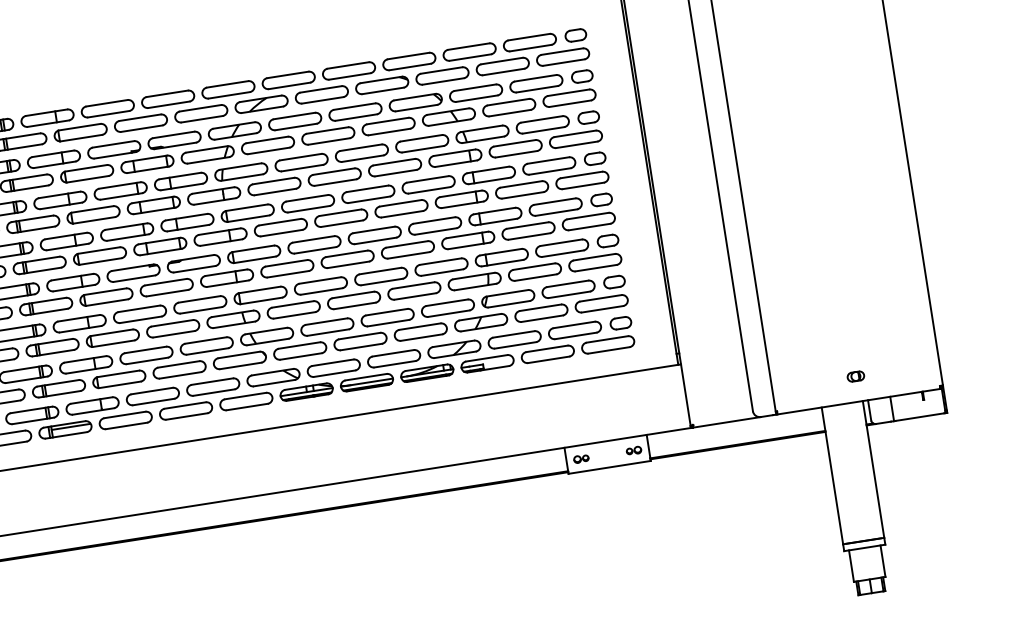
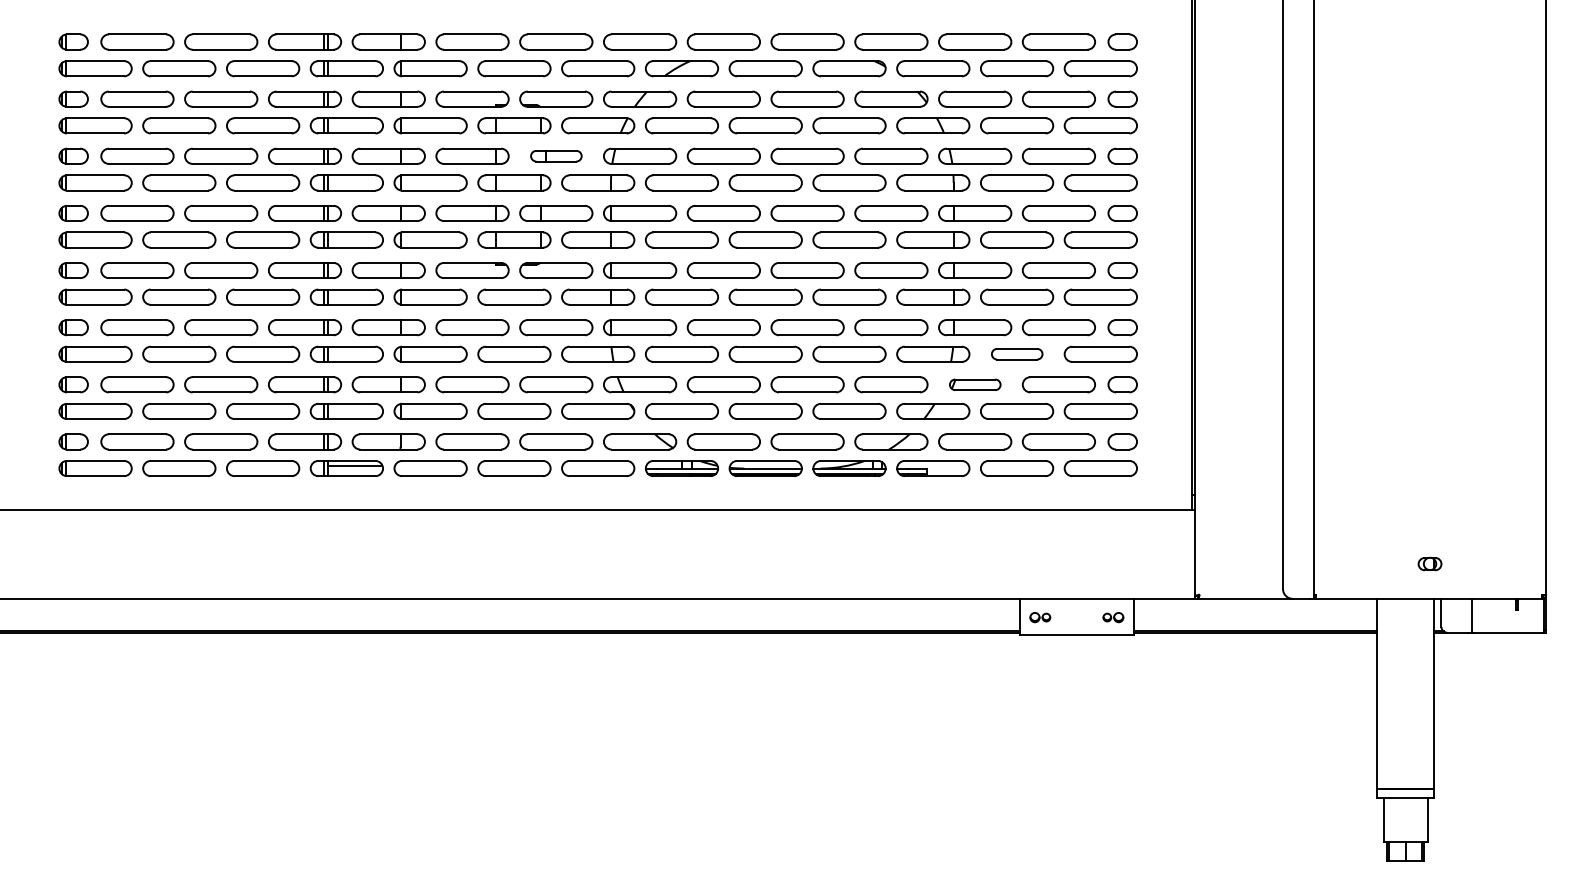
part: (181, 180) -> (556, 155), size x0.7
part: (535, 271) -> (1017, 353), size x0.7
part: (508, 298) -> (975, 384), size x0.7

